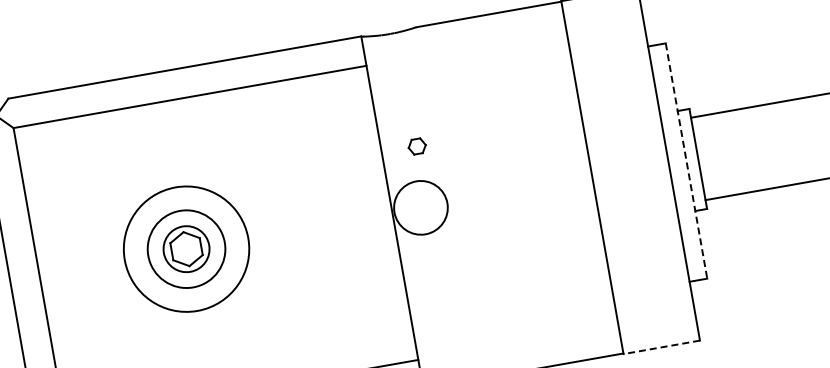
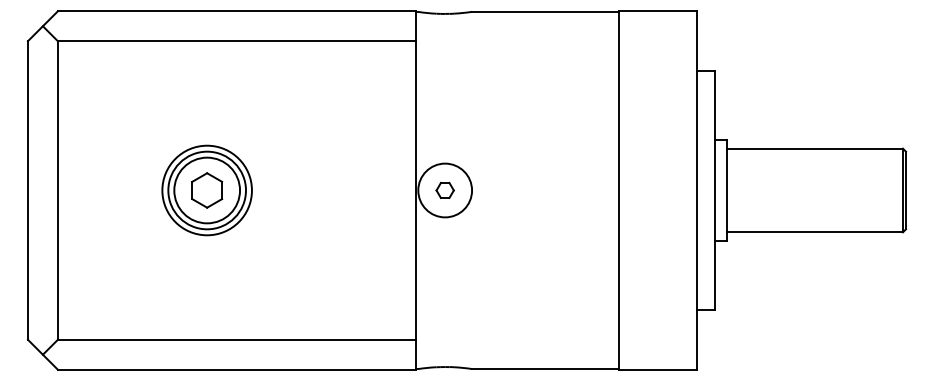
part: (416, 145) -> (444, 189), moved
line: (686, 162) -> (714, 191), dashed -> solid
circle: (185, 249) -> (206, 190), size x0.71
circle: (186, 249) -> (207, 190), size x1.43
line: (662, 347) -> (658, 369), dashed -> solid

